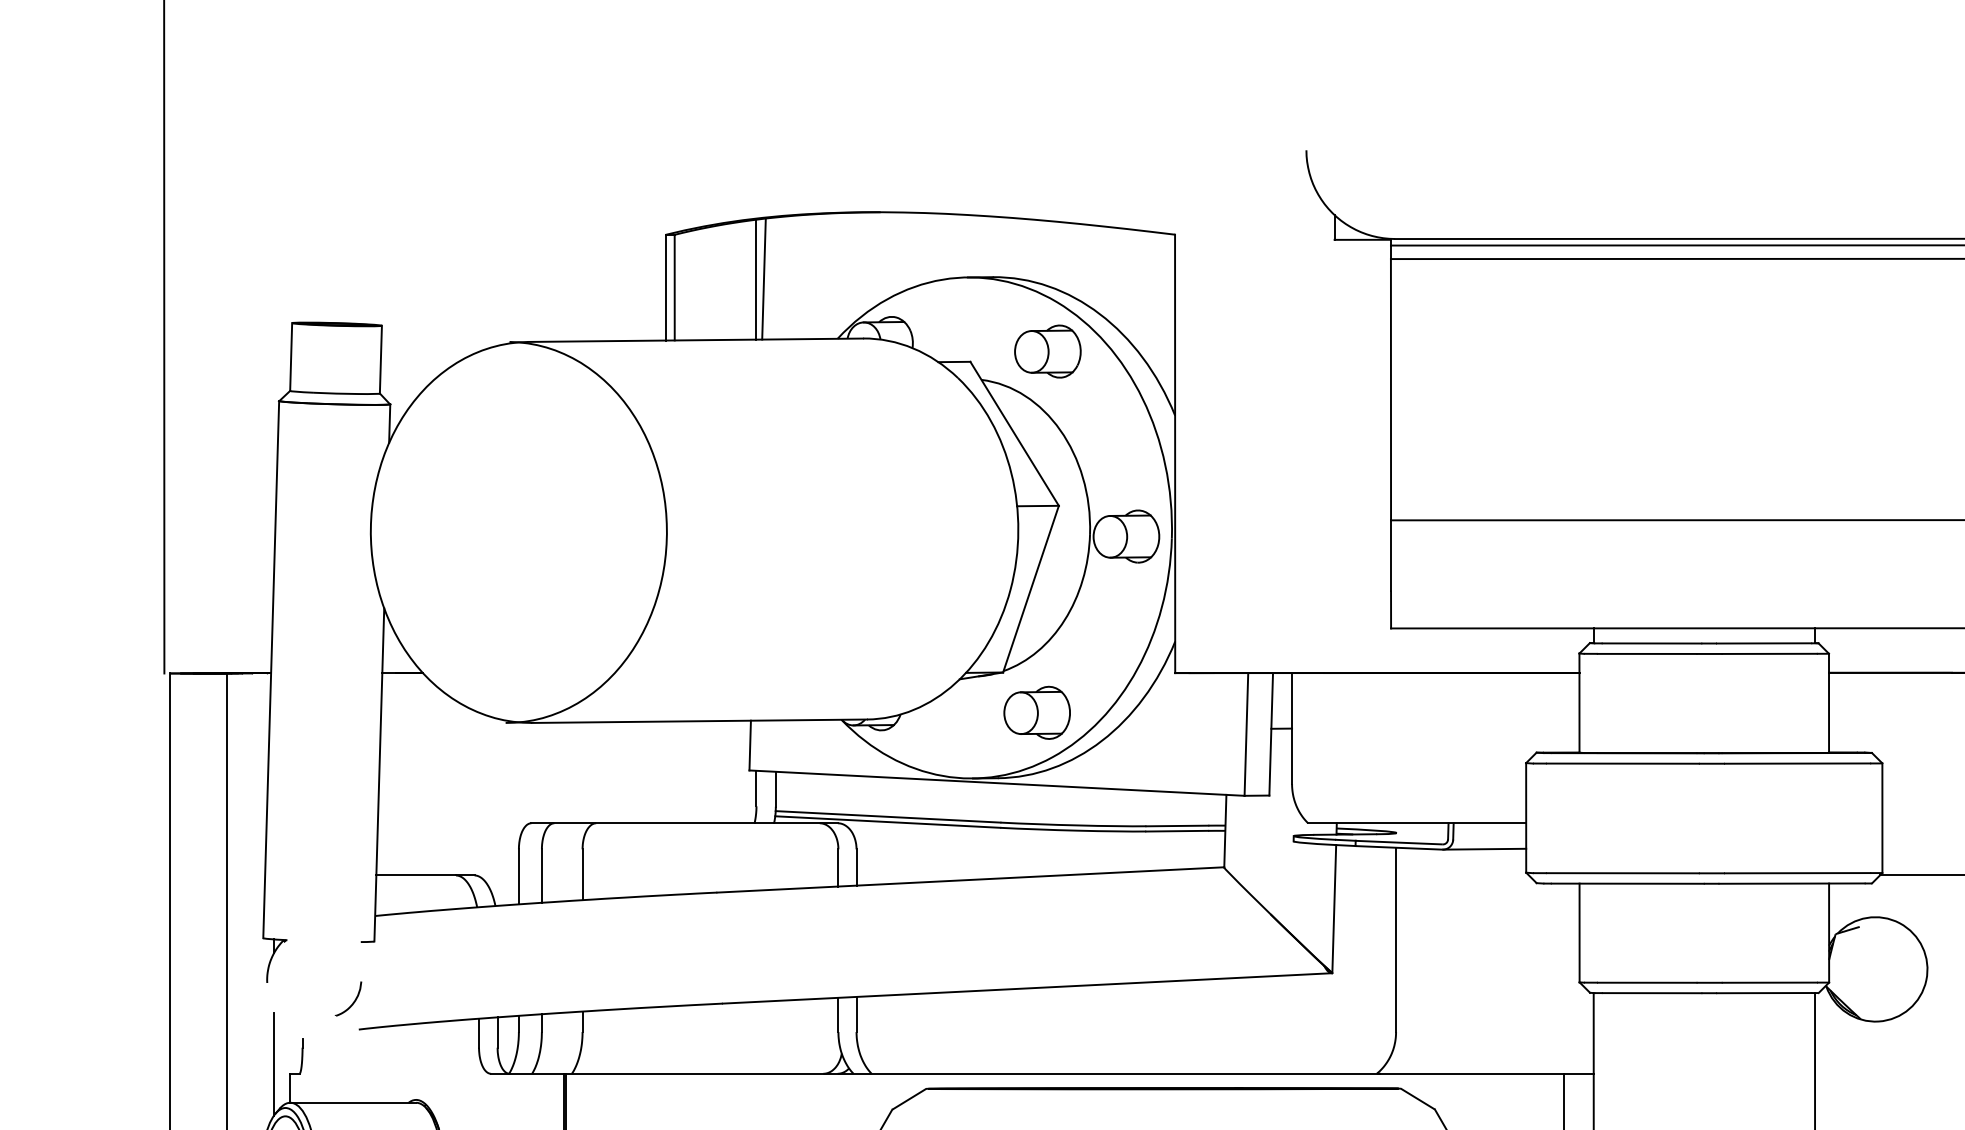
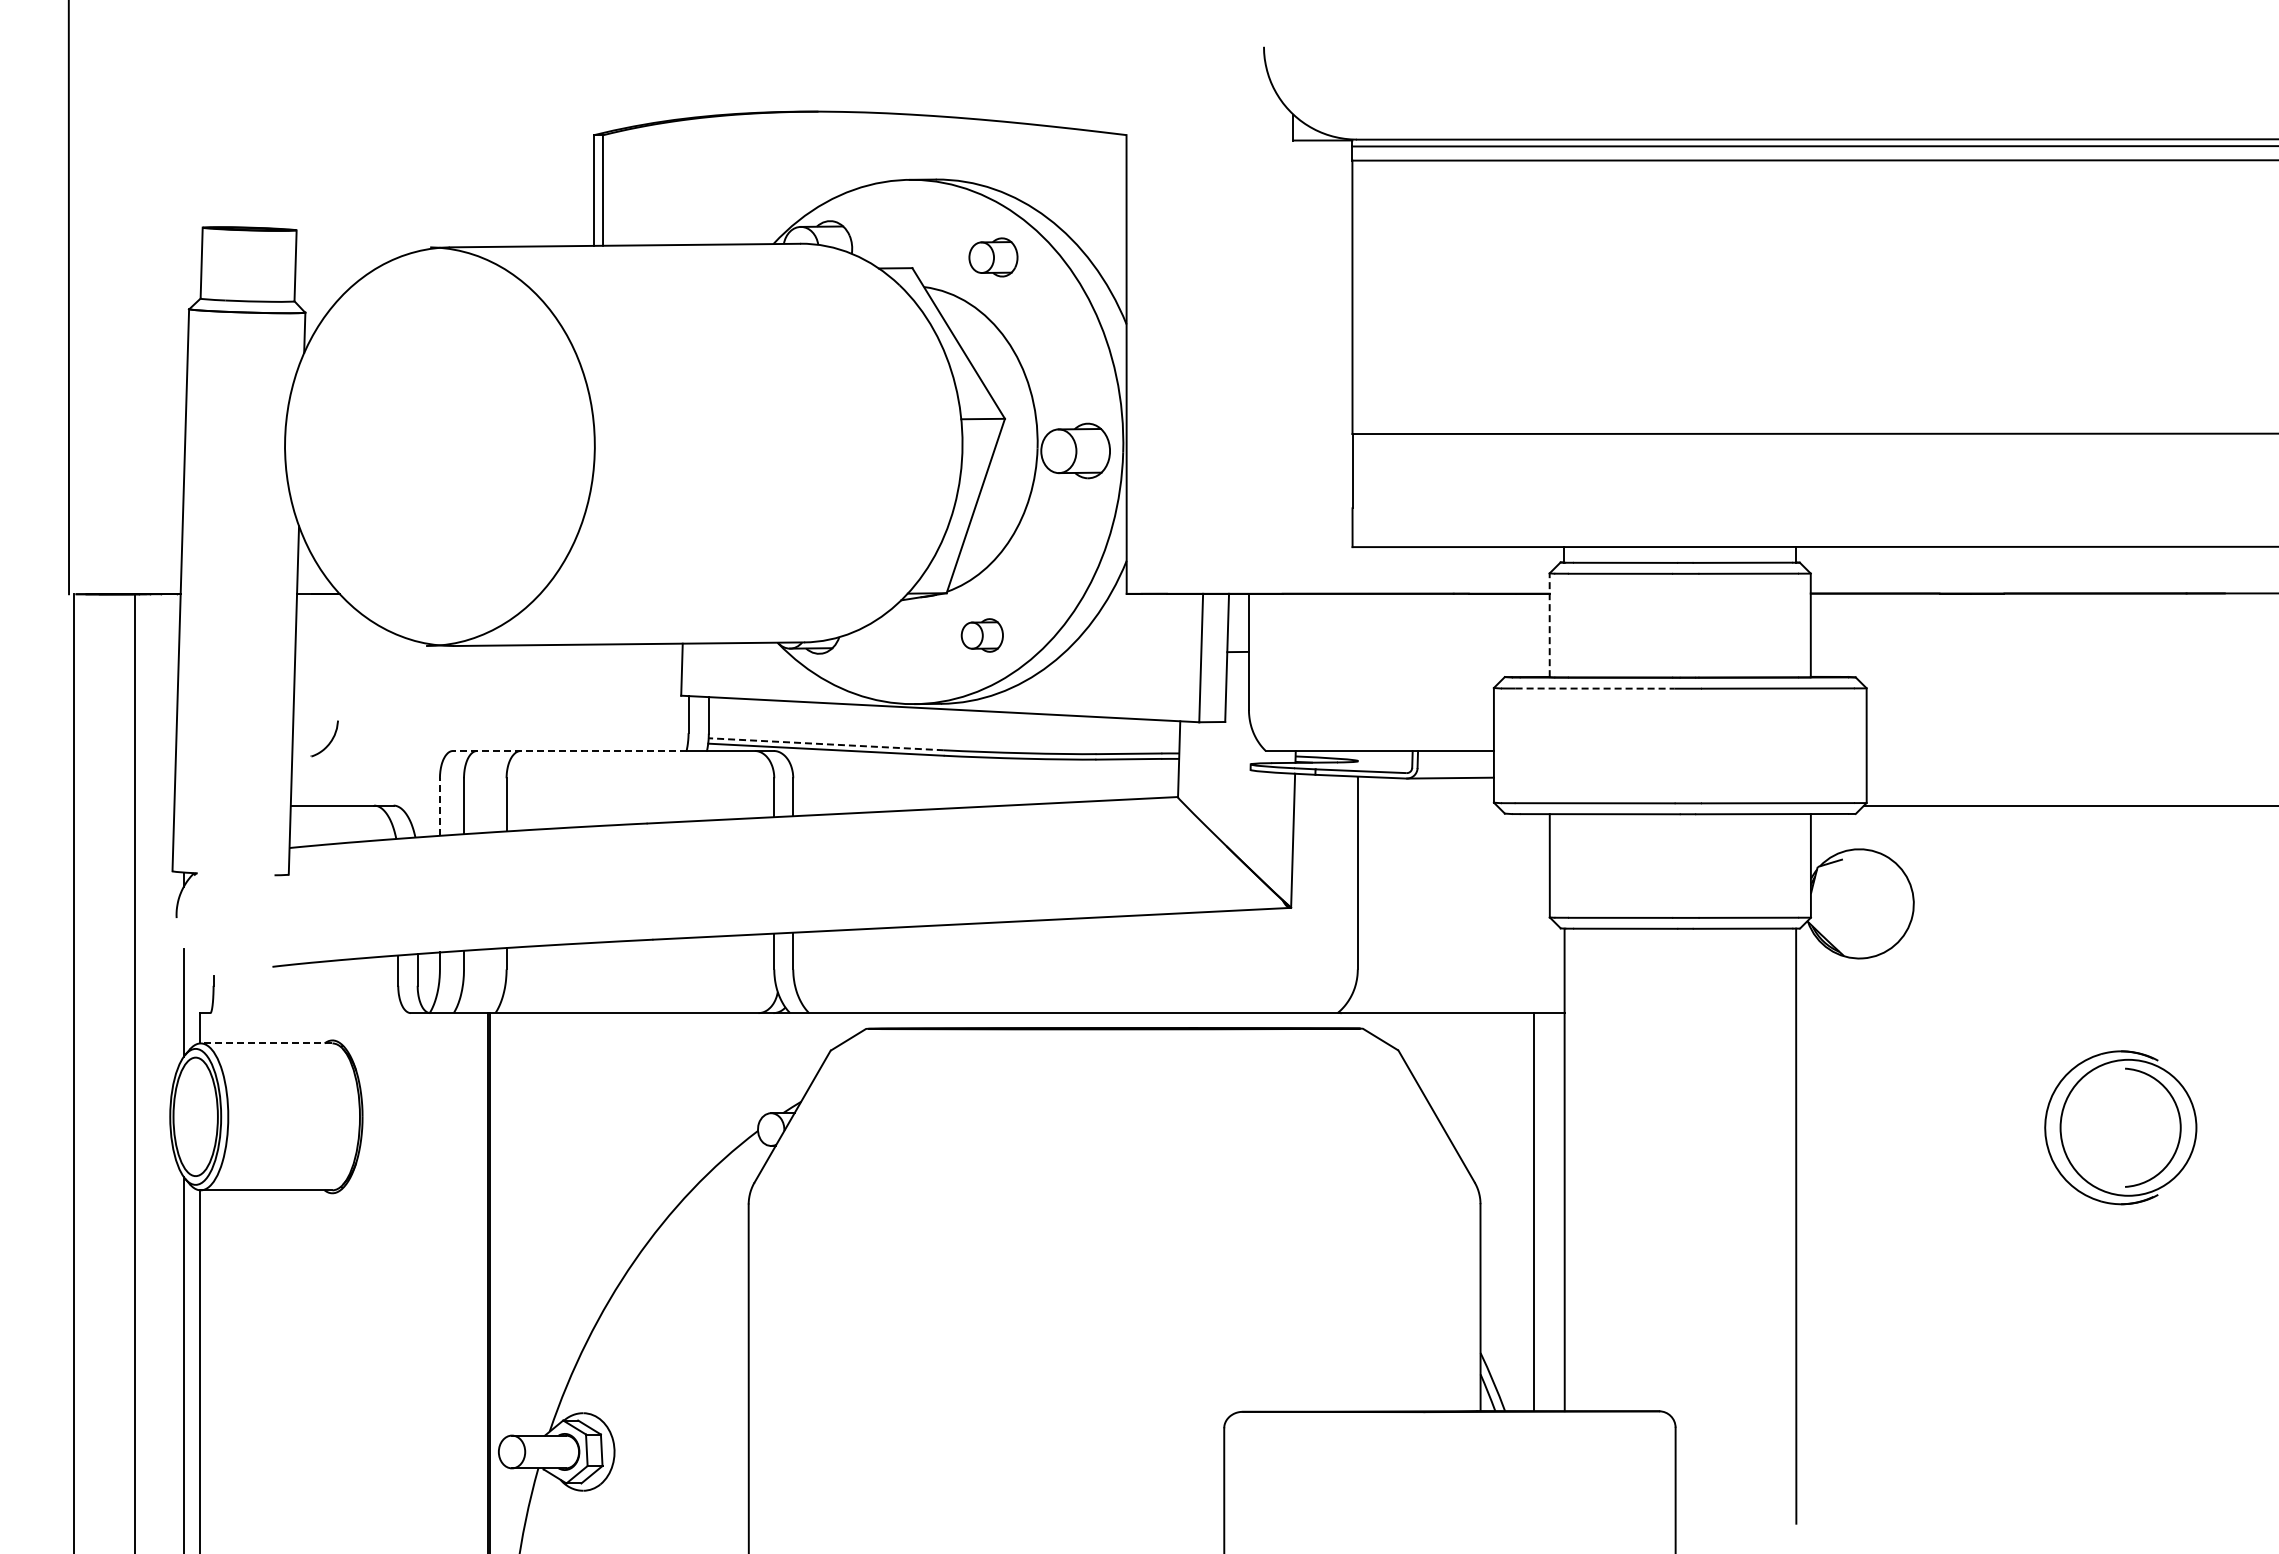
line: (756, 279) -> (688, 181), removed
line: (764, 279) -> (696, 181), removed
part: (1047, 351) -> (993, 257), size x0.7
line: (1579, 703) -> (1549, 625), solid -> dashed
part: (1037, 712) -> (982, 635), size x0.6
line: (1623, 763) -> (1595, 688), solid -> dashed
line: (888, 817) -> (826, 744), solid -> dashed
line: (642, 822) -> (569, 750), solid -> dashed
line: (518, 877) -> (439, 807), solid -> dashed
curve: (354, 1000) -> (330, 740), moved
line: (353, 1102) -> (266, 1043), solid -> dashed

